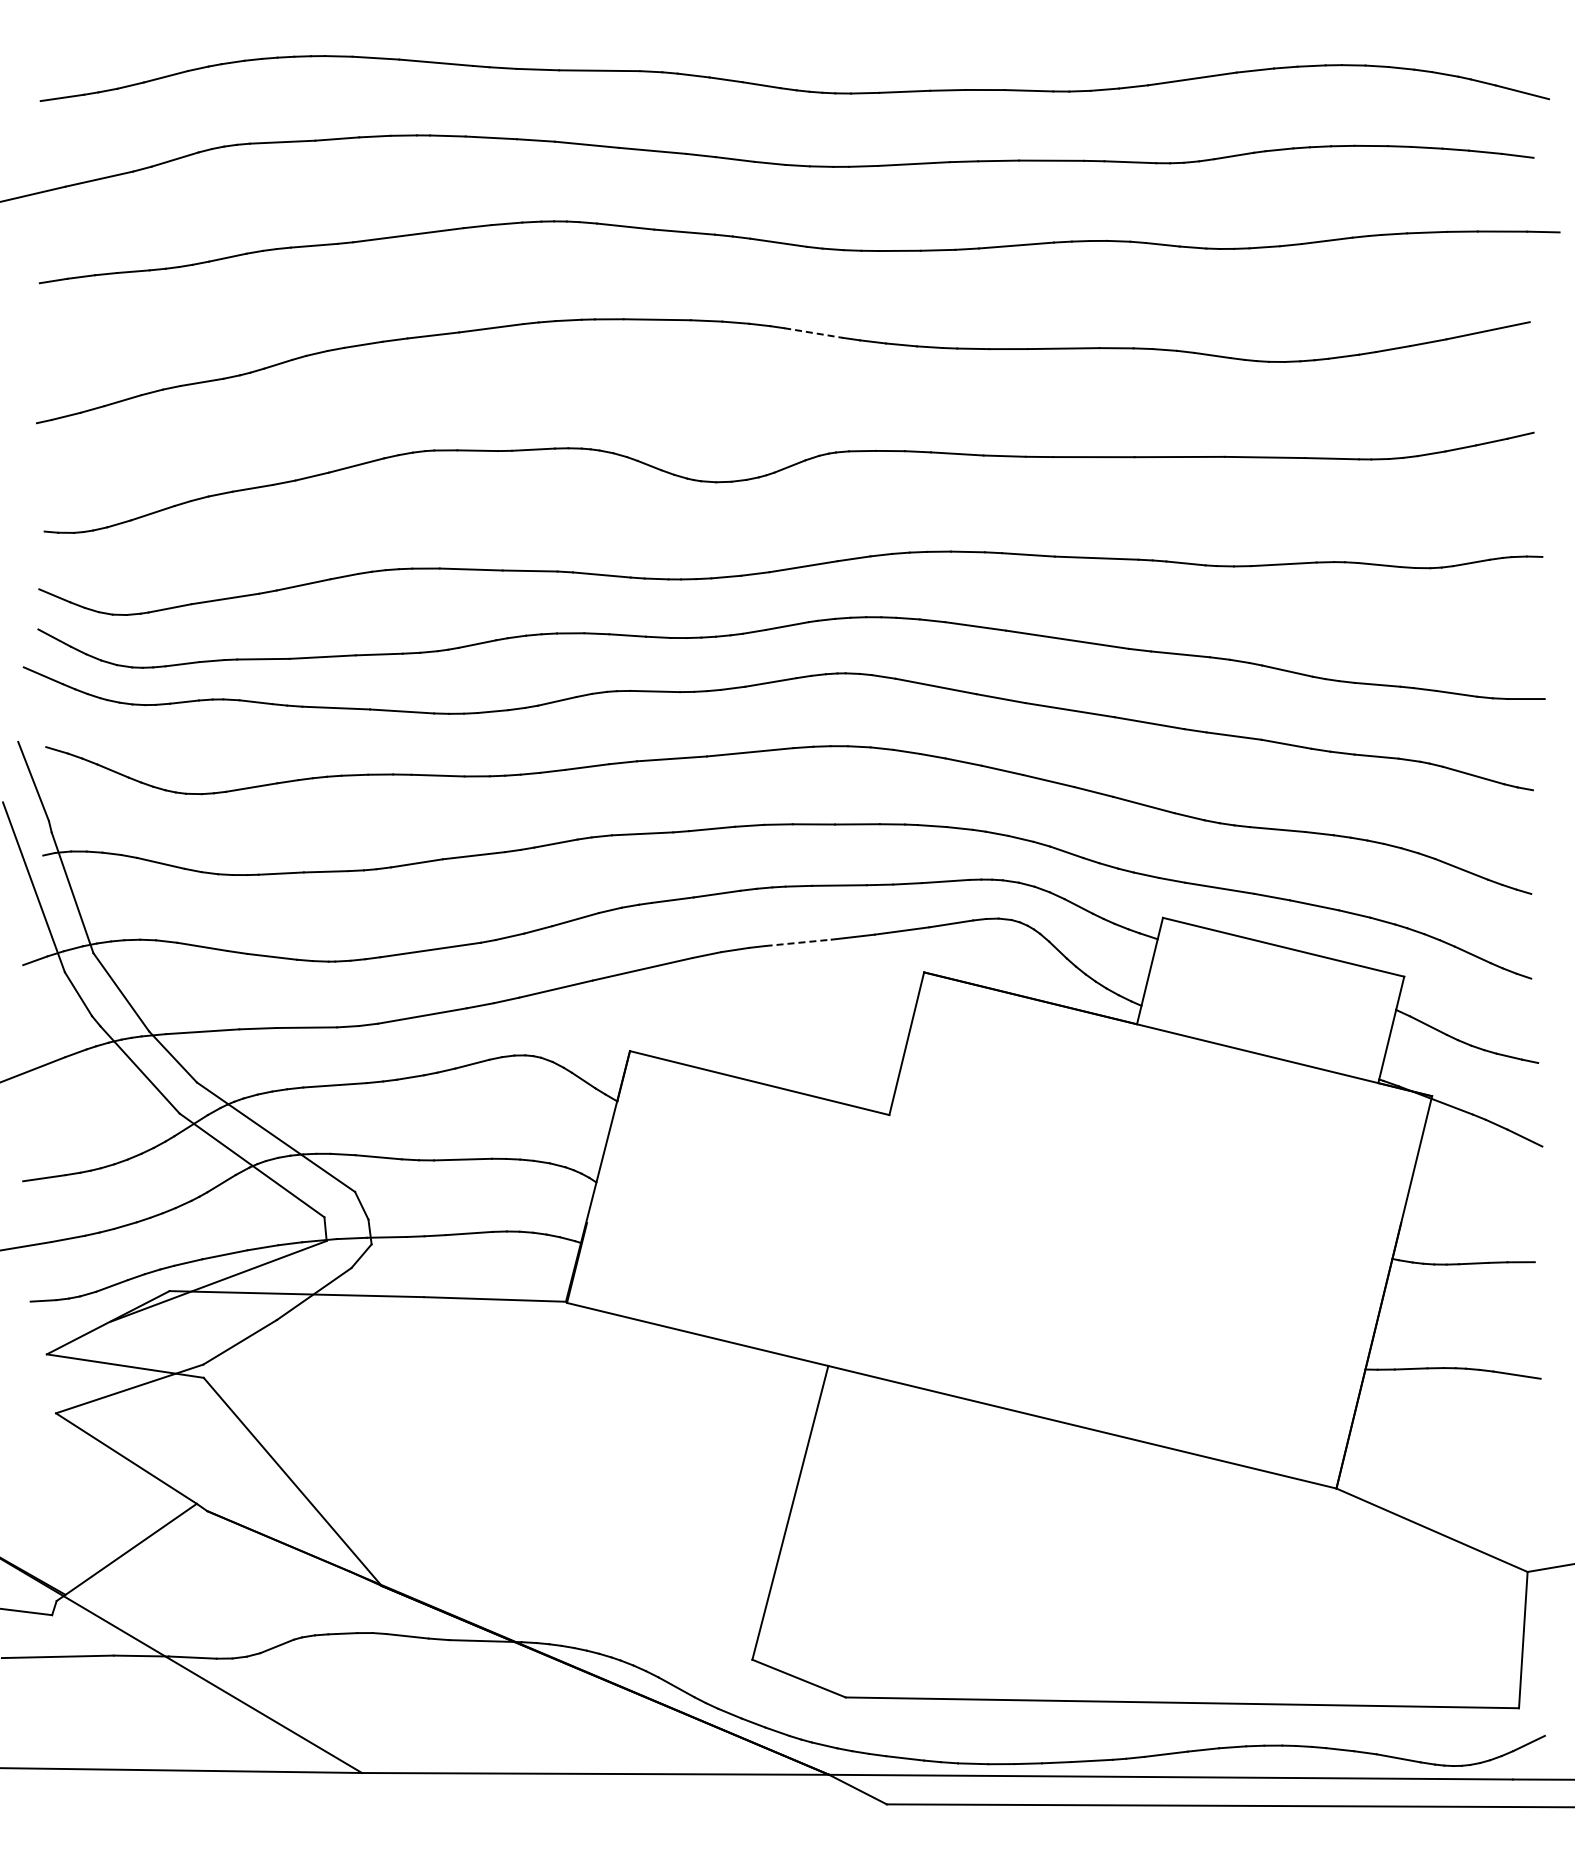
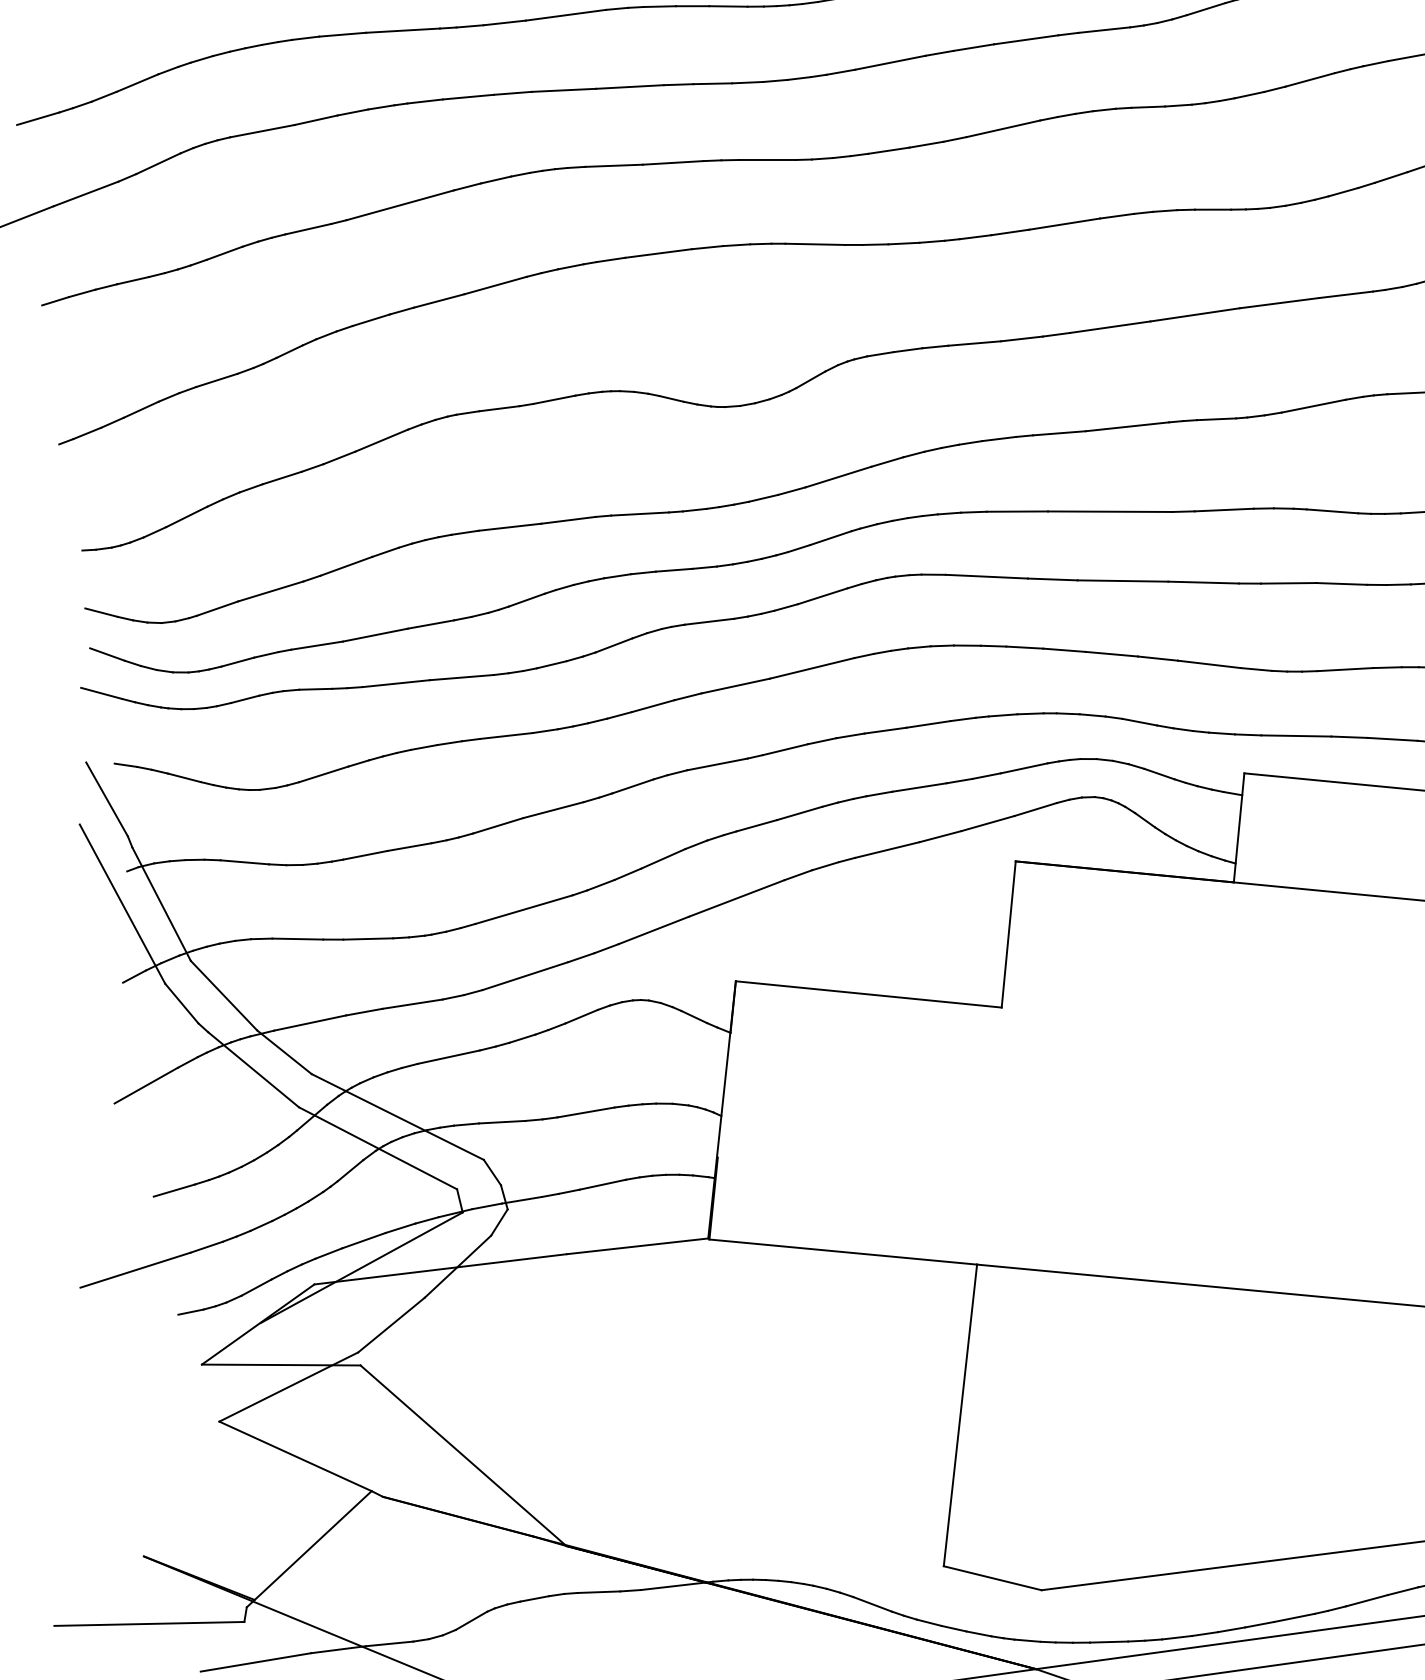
line: (813, 333) -> (815, 244), dashed -> solid
line: (799, 942) -> (888, 849), dashed -> solid

